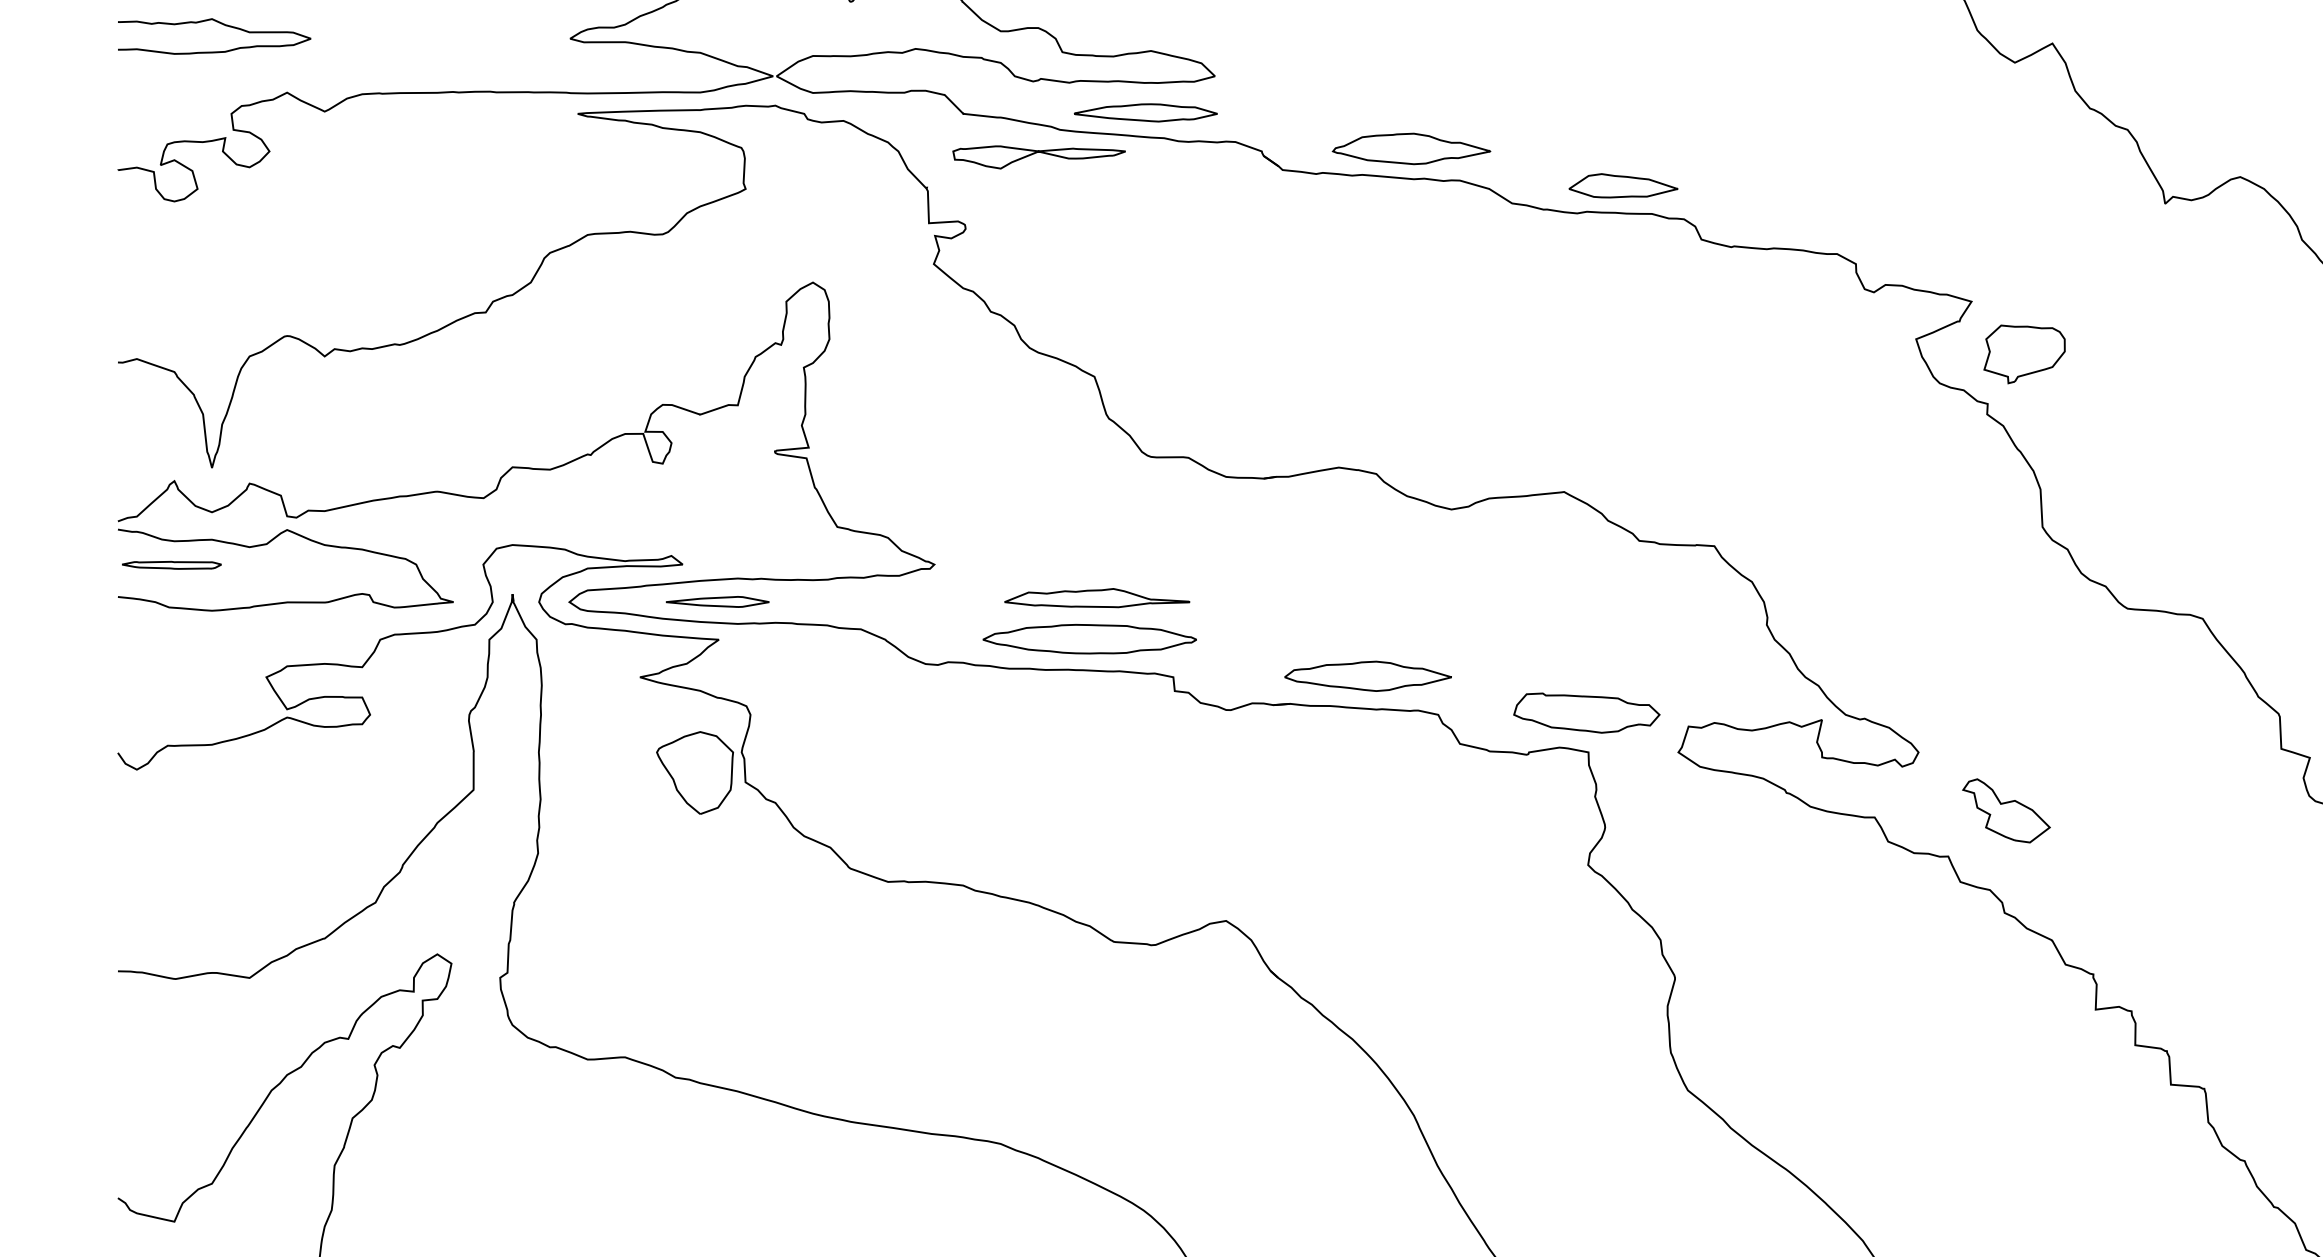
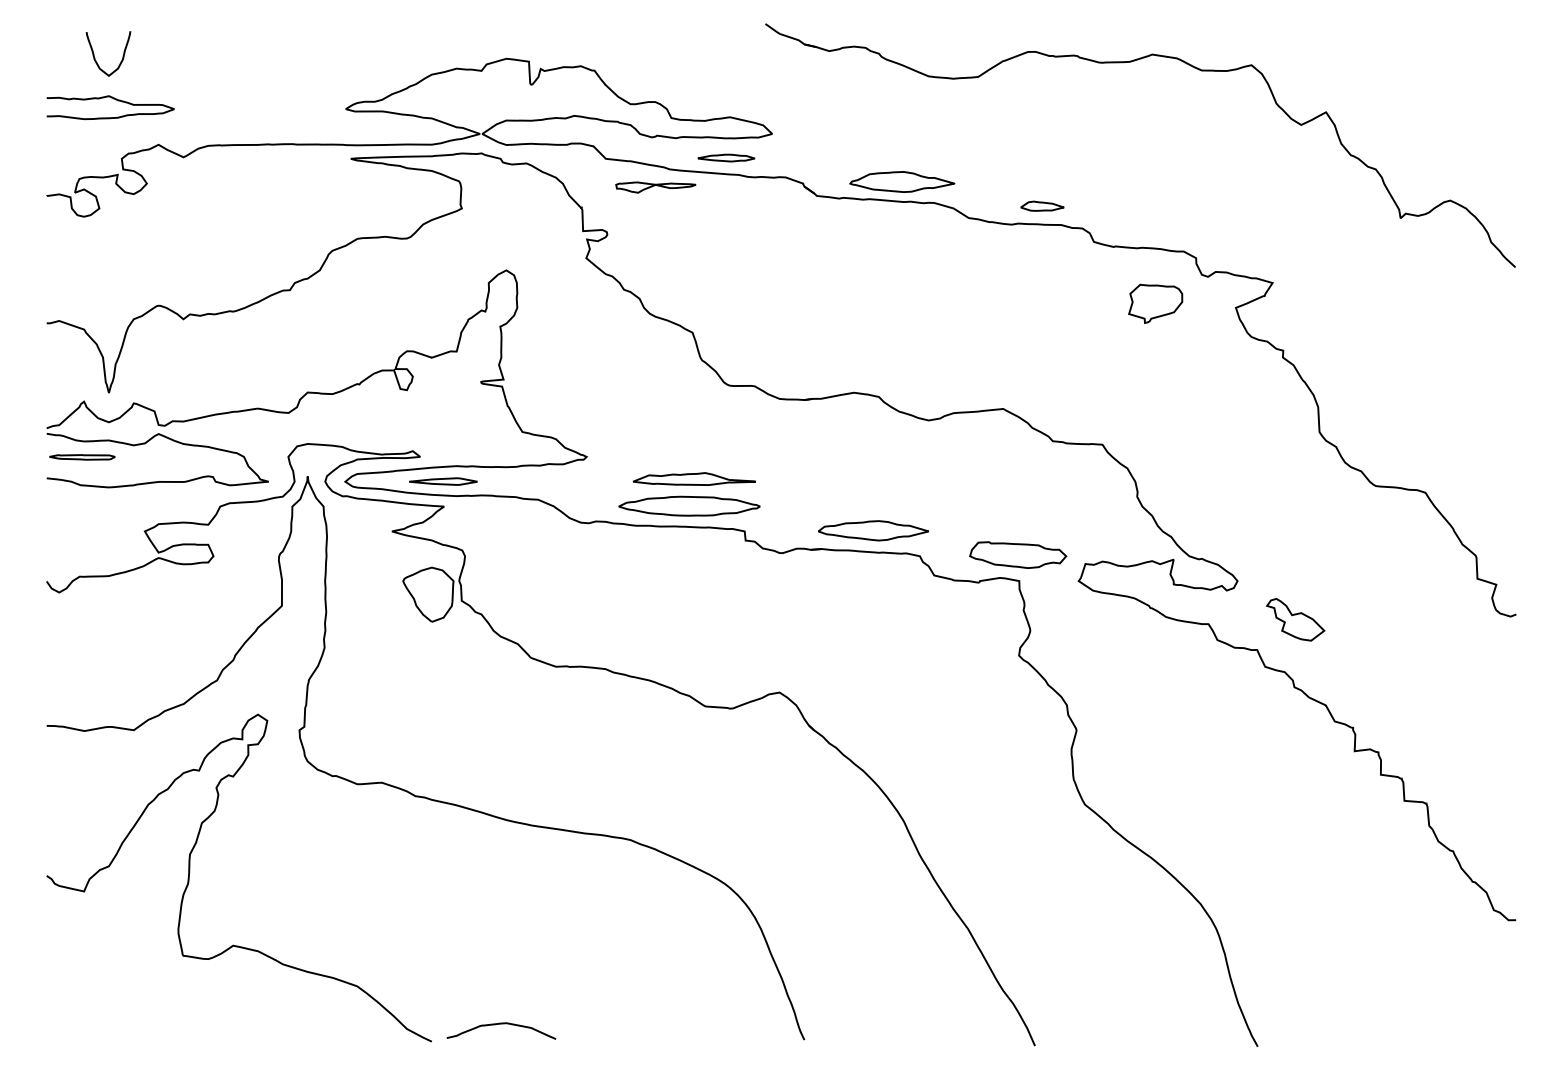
part: (1145, 111) -> (726, 157), size x0.6
part: (1038, 157) -> (655, 187), size x0.7
part: (1623, 184) -> (1042, 205), size x0.6
part: (2024, 353) -> (1155, 303), moved

